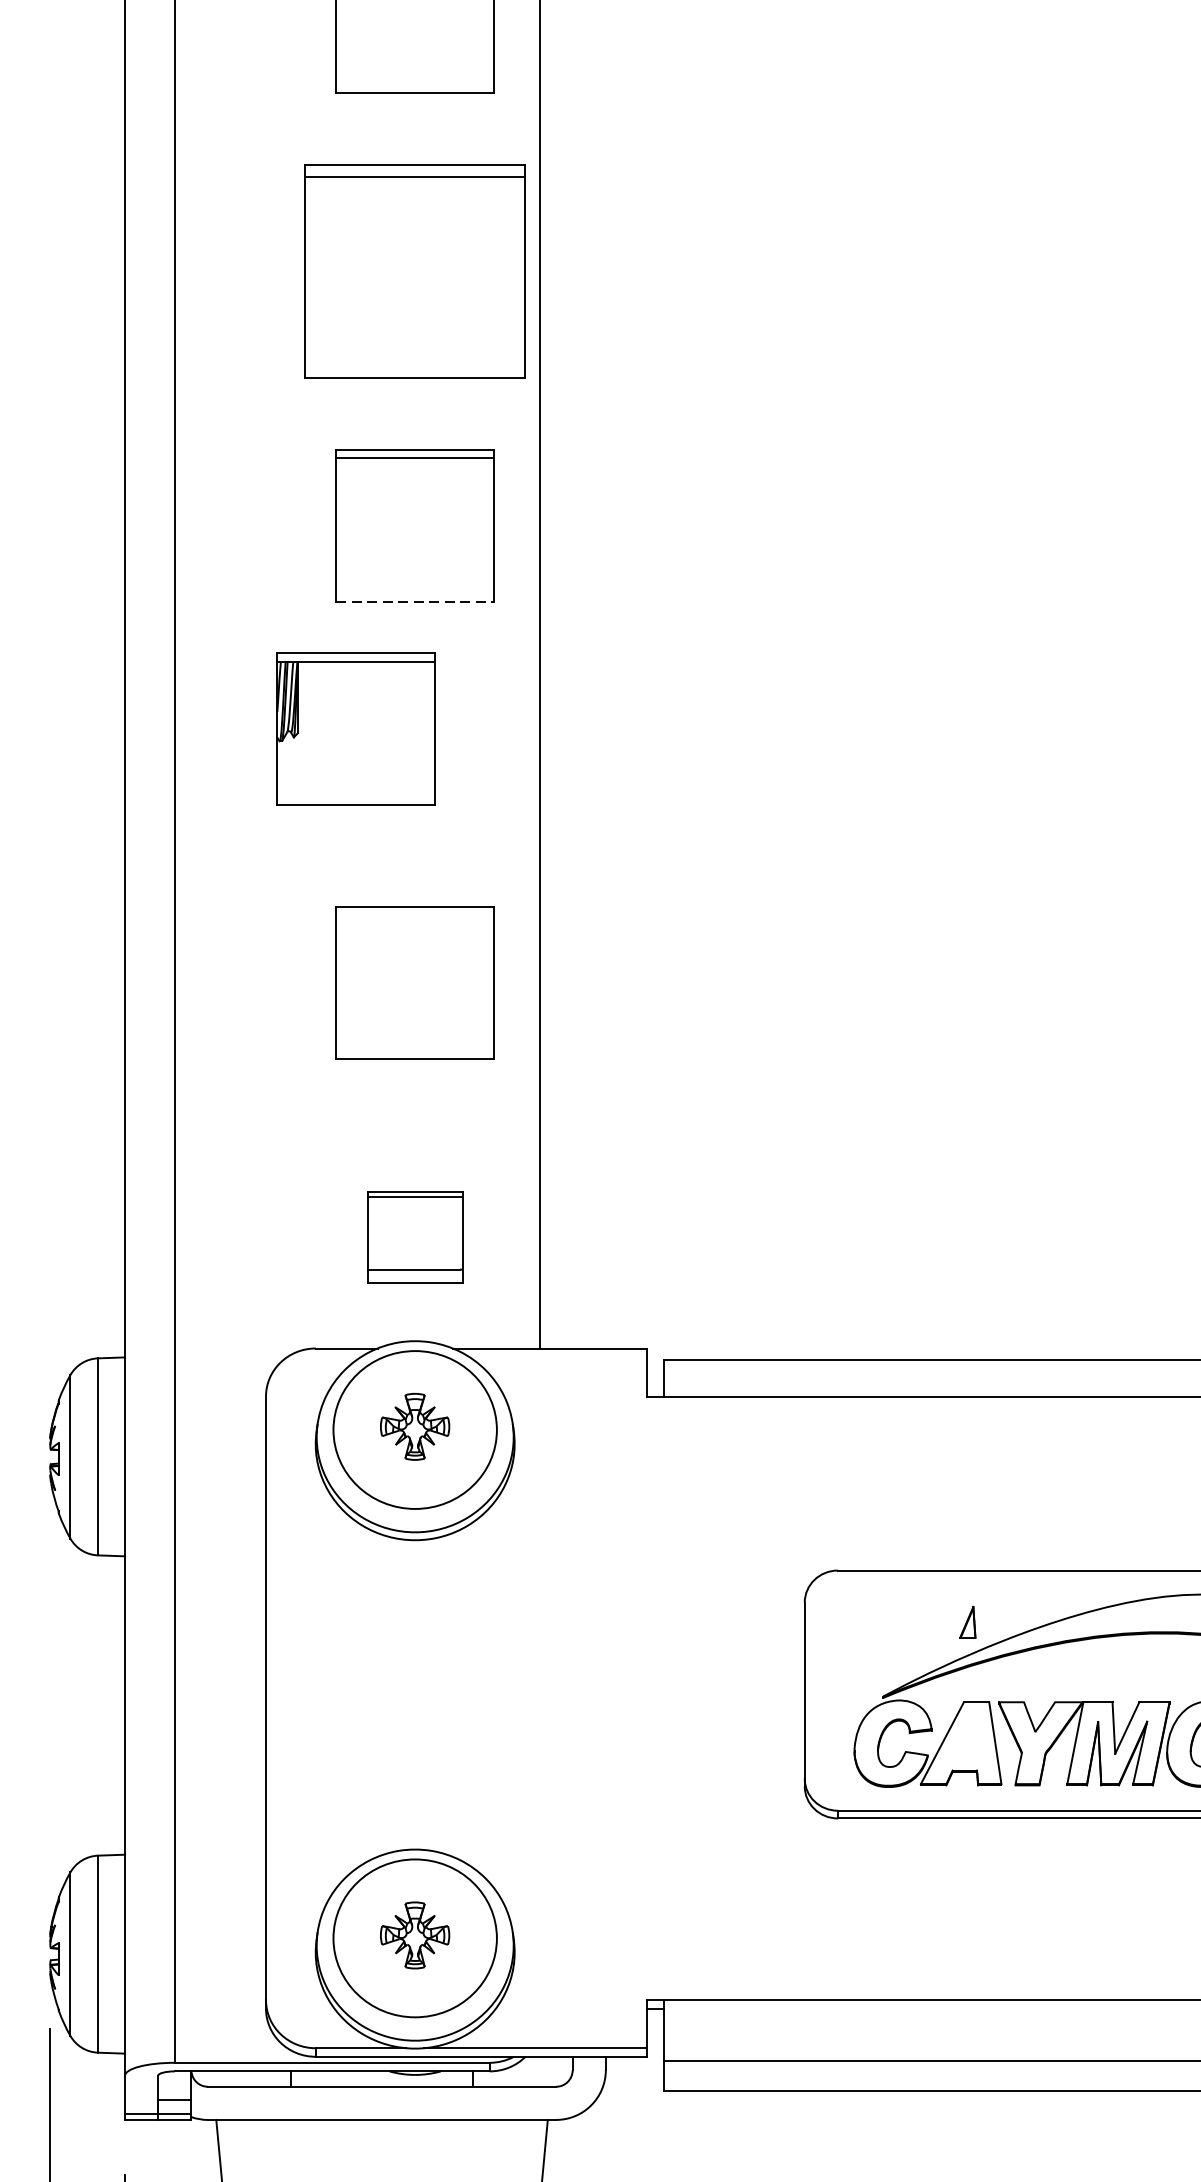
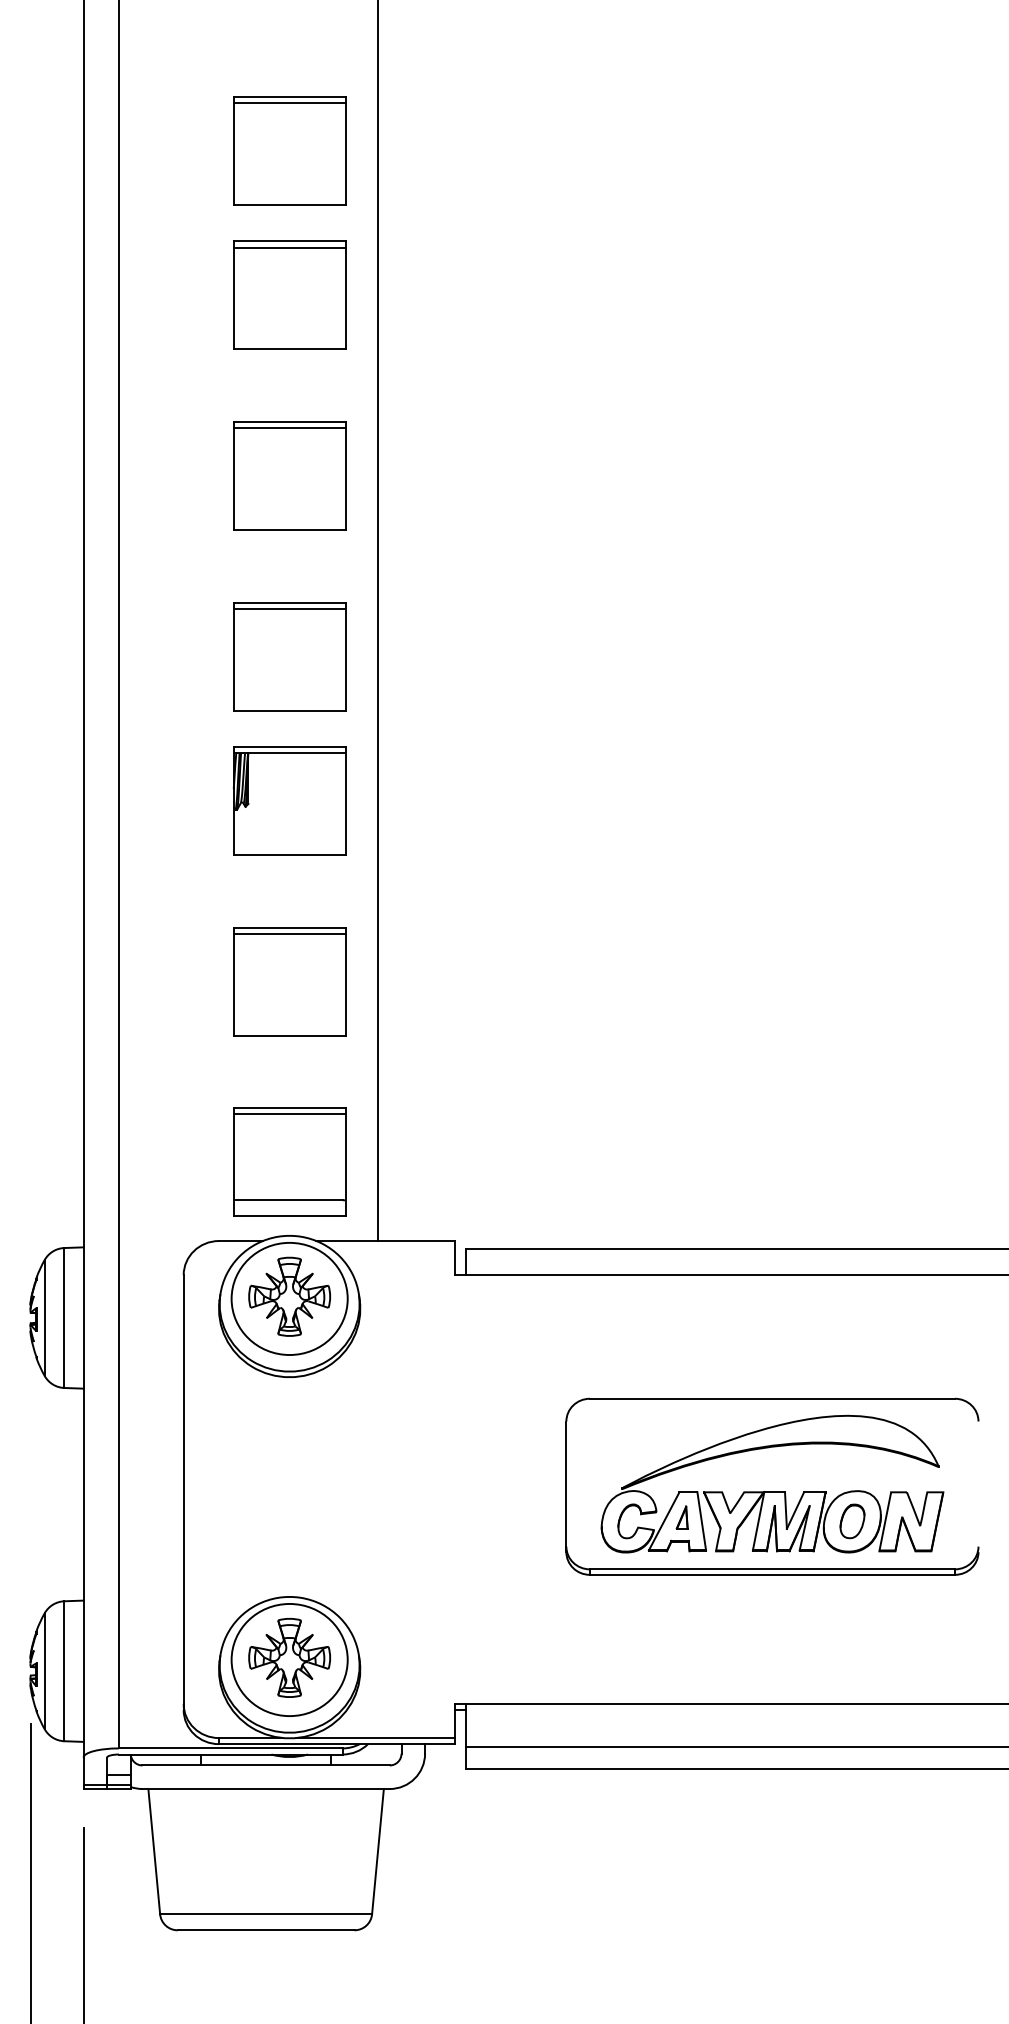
part: (414, 270) -> (289, 475), size x0.71
line: (414, 601) -> (289, 710), dashed -> solid
part: (355, 728) -> (289, 800), moved
line: (414, 915) -> (289, 933), added
part: (414, 1236) -> (289, 1161), size x1.67
part: (414, 1426) -> (289, 1296), size x1.67
part: (966, 1622) -> (681, 1517), moved
part: (414, 1934) -> (289, 1657), size x1.67

